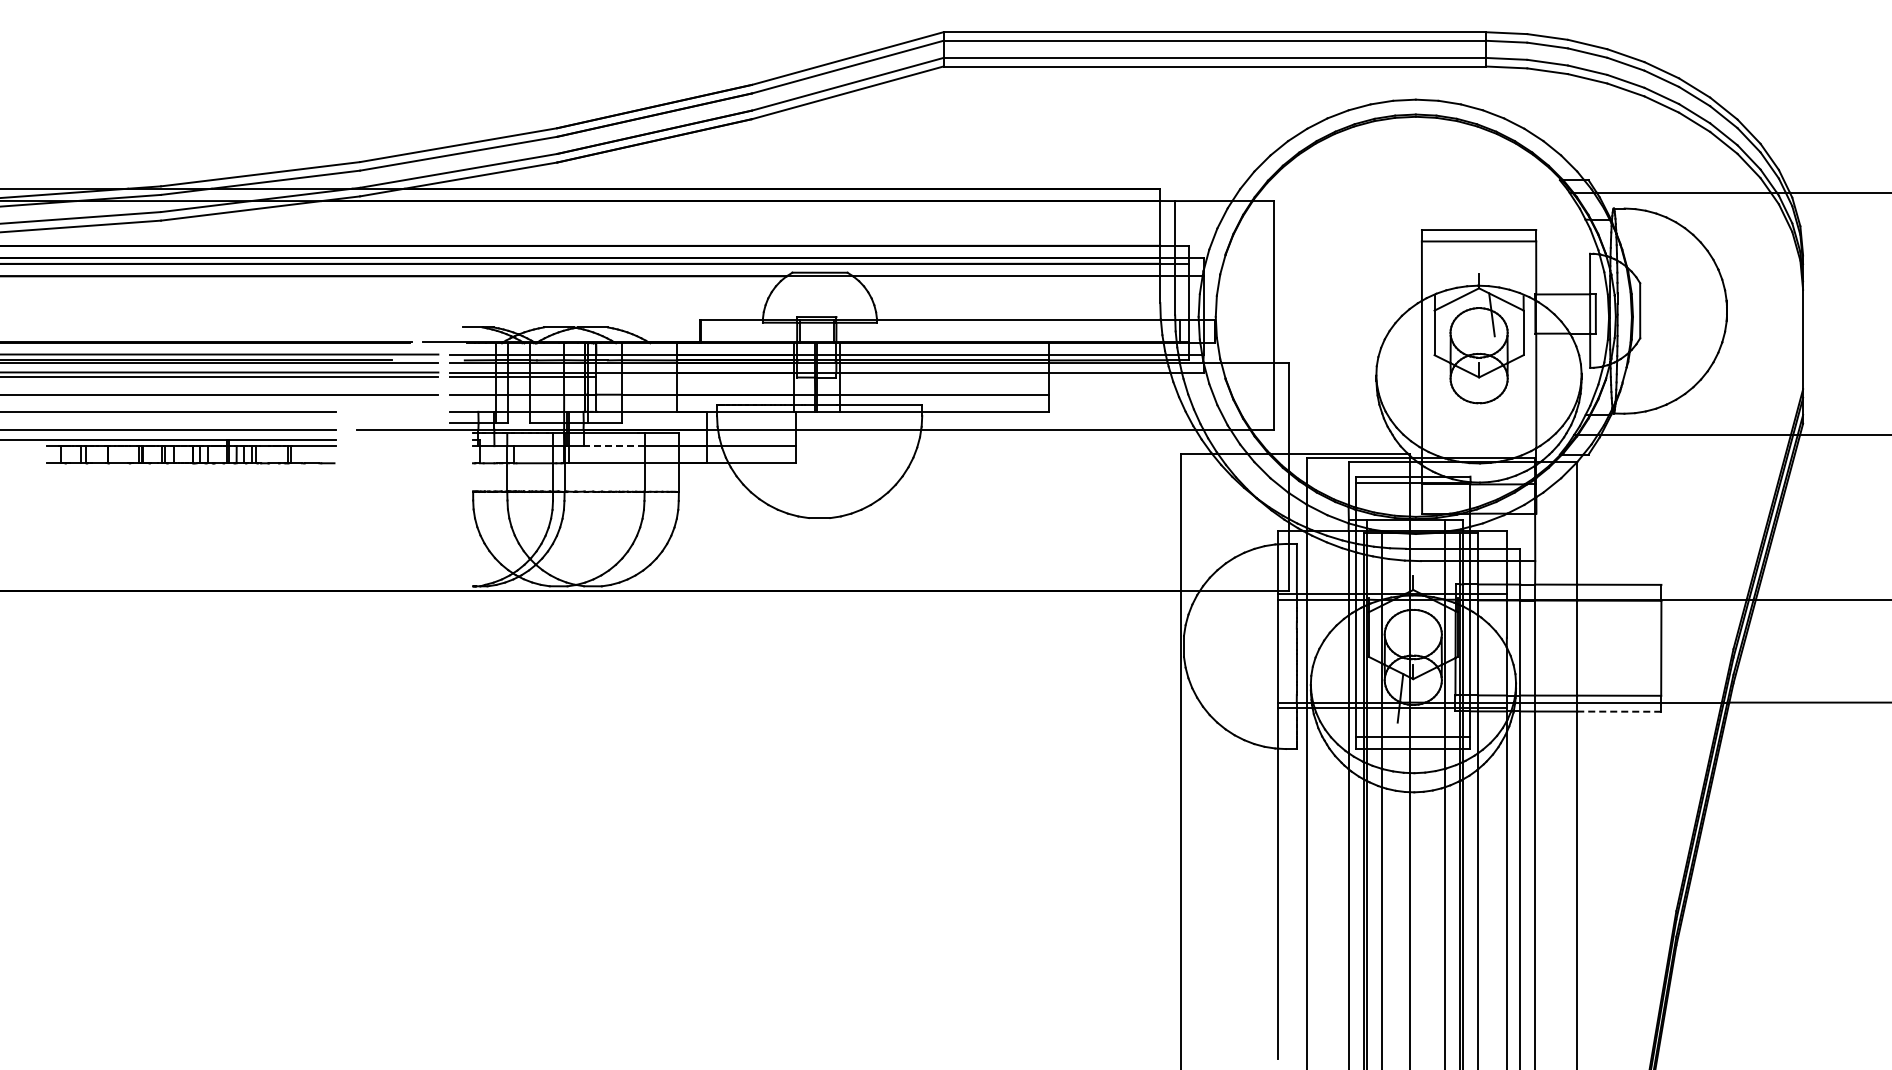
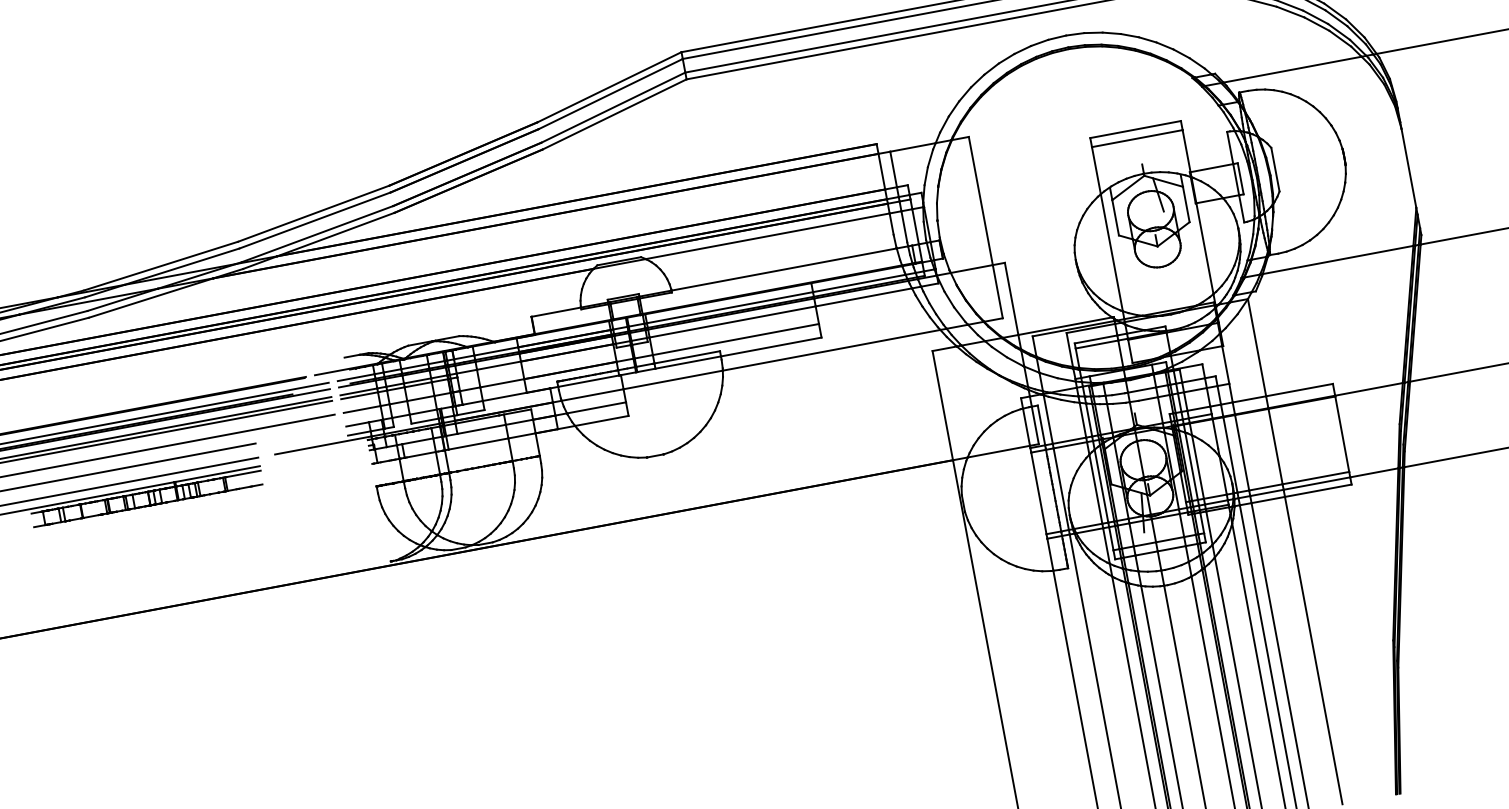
line: (614, 446) -> (482, 429), dashed -> solid
line: (1619, 711) -> (1318, 490), dashed -> solid

